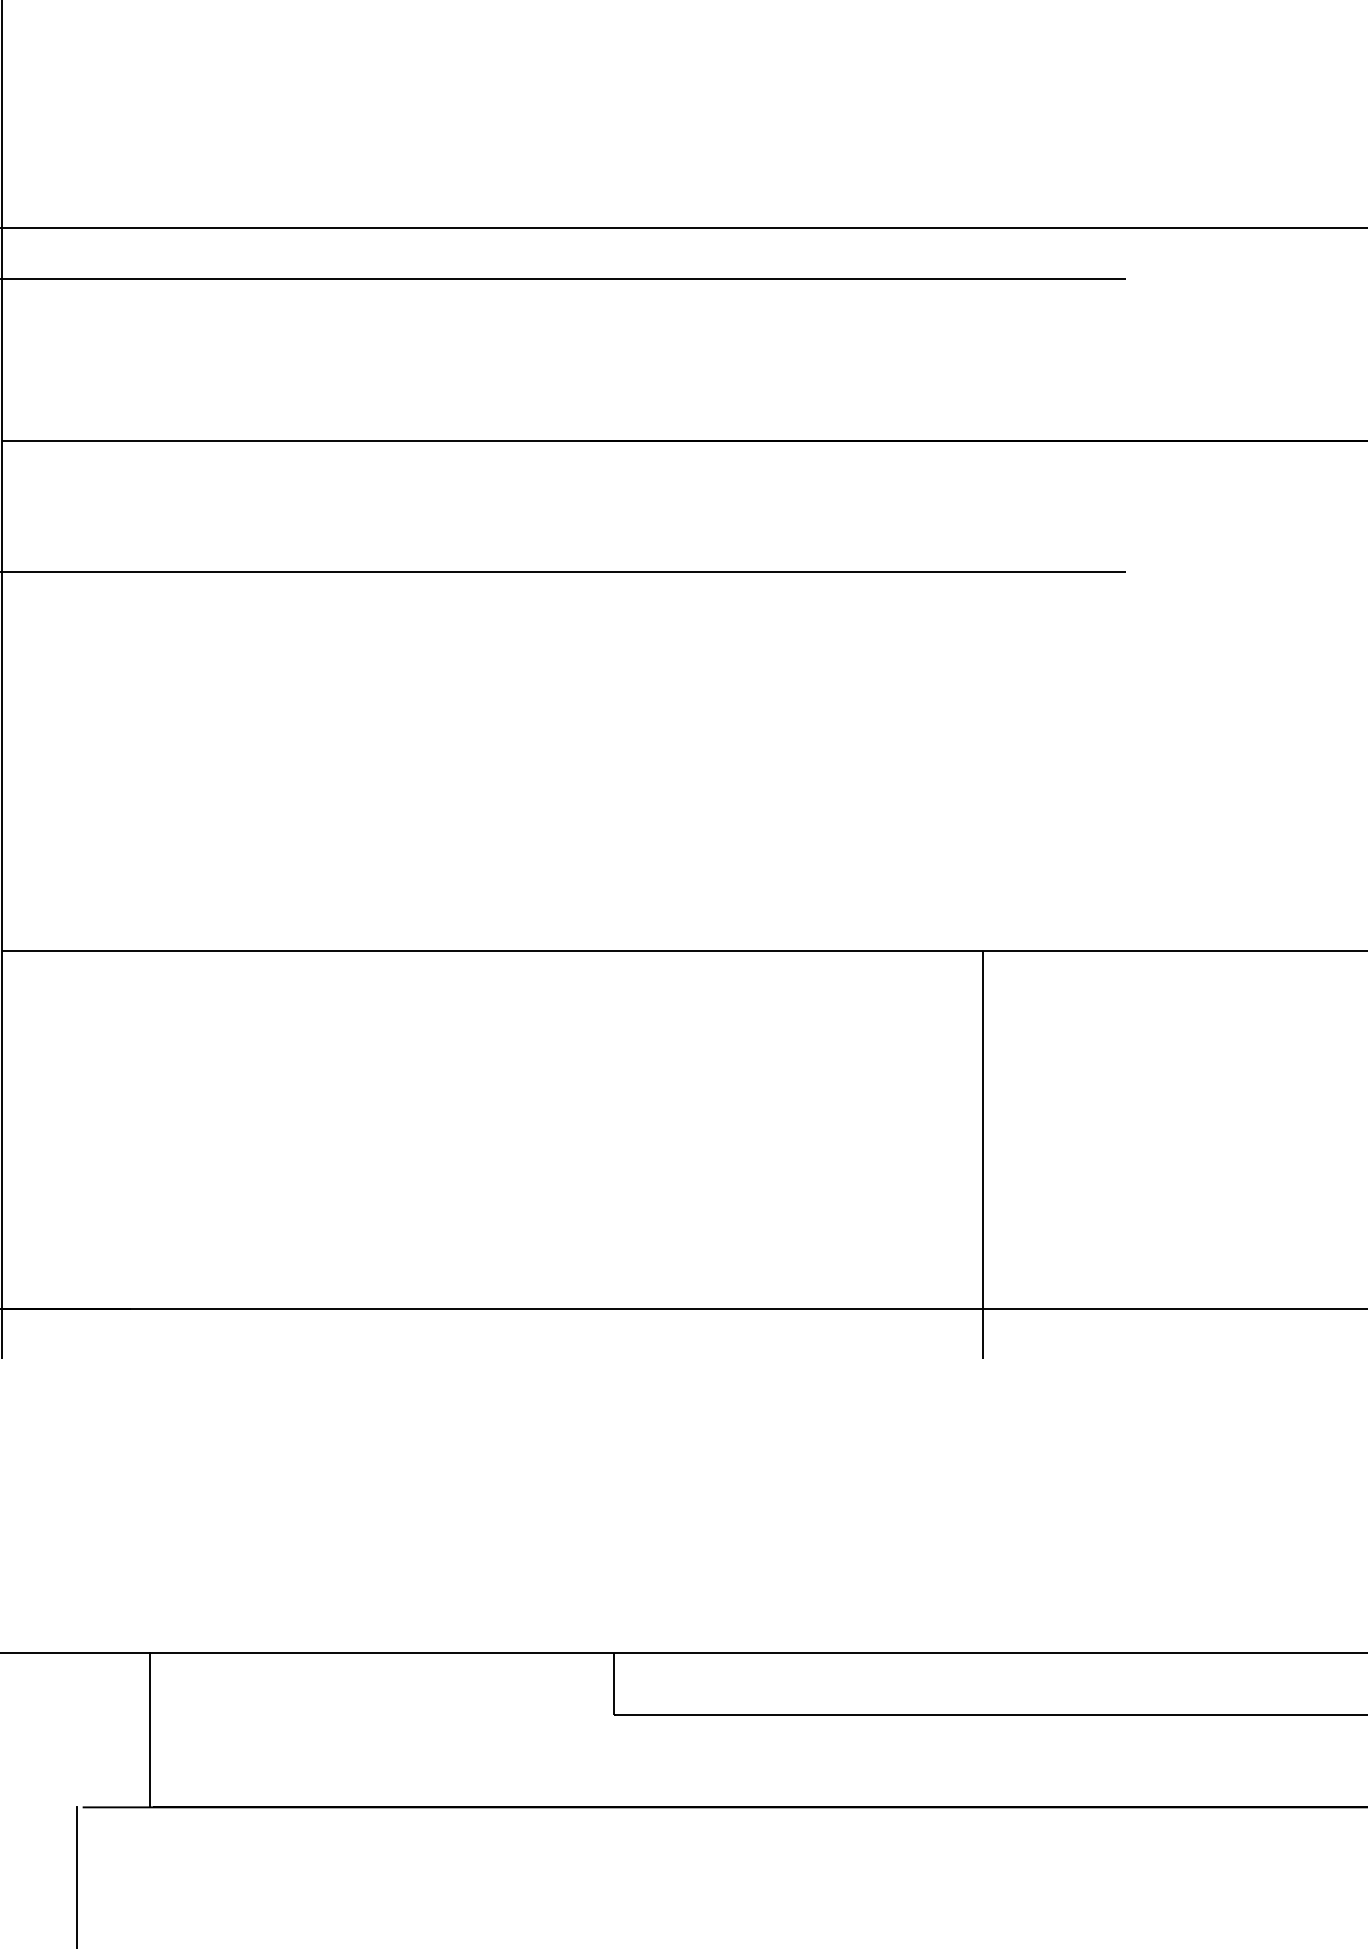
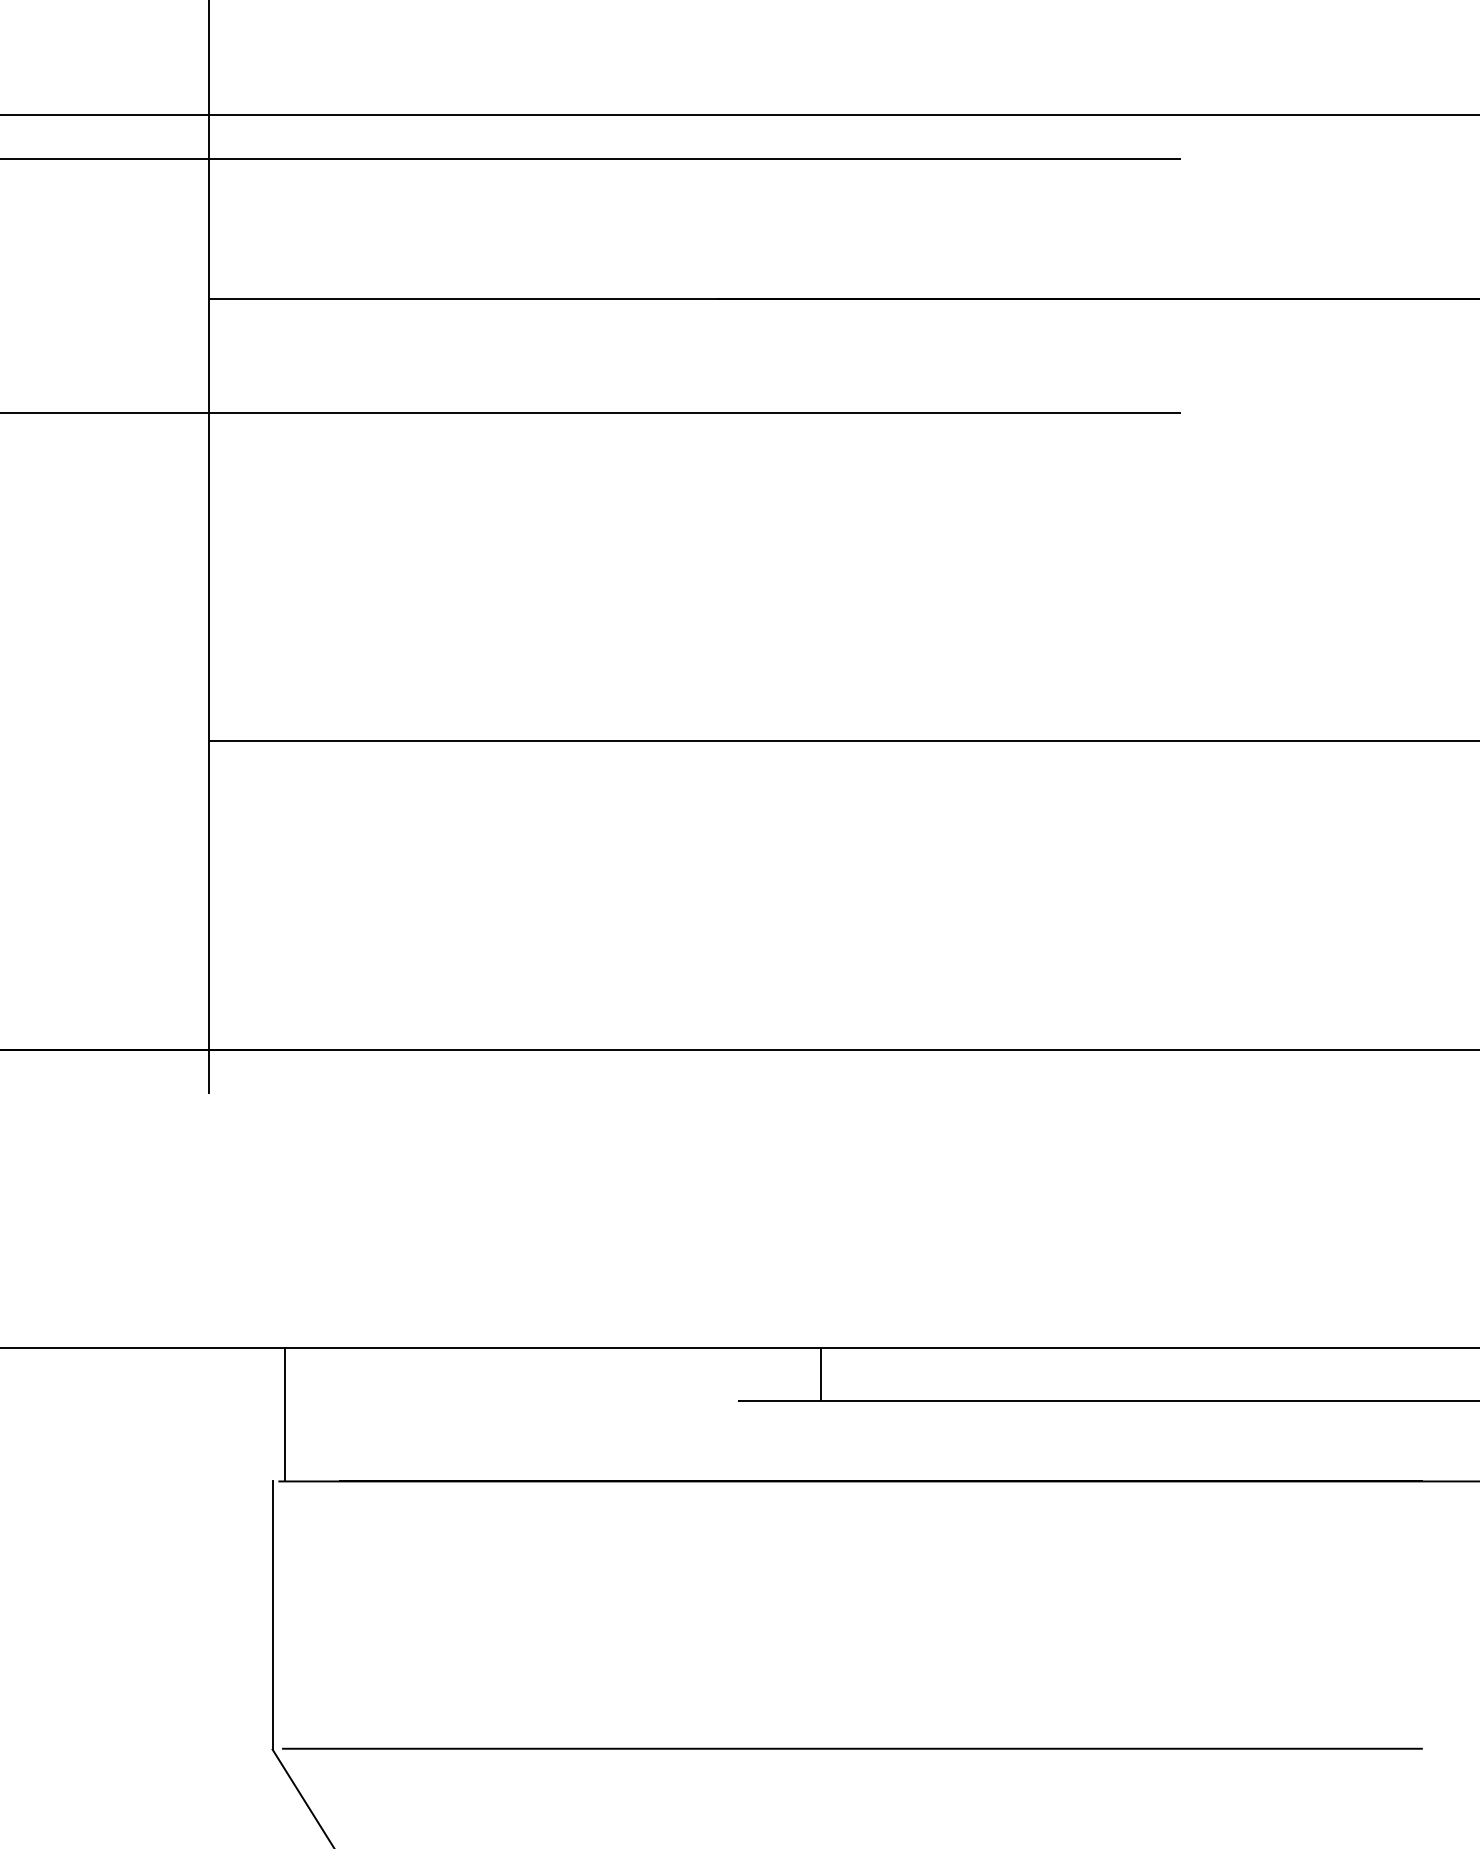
line: (983, 1154) -> (1057, 916), removed
line: (613, 1683) -> (820, 1374), moved
line: (149, 1729) -> (284, 1414), moved

